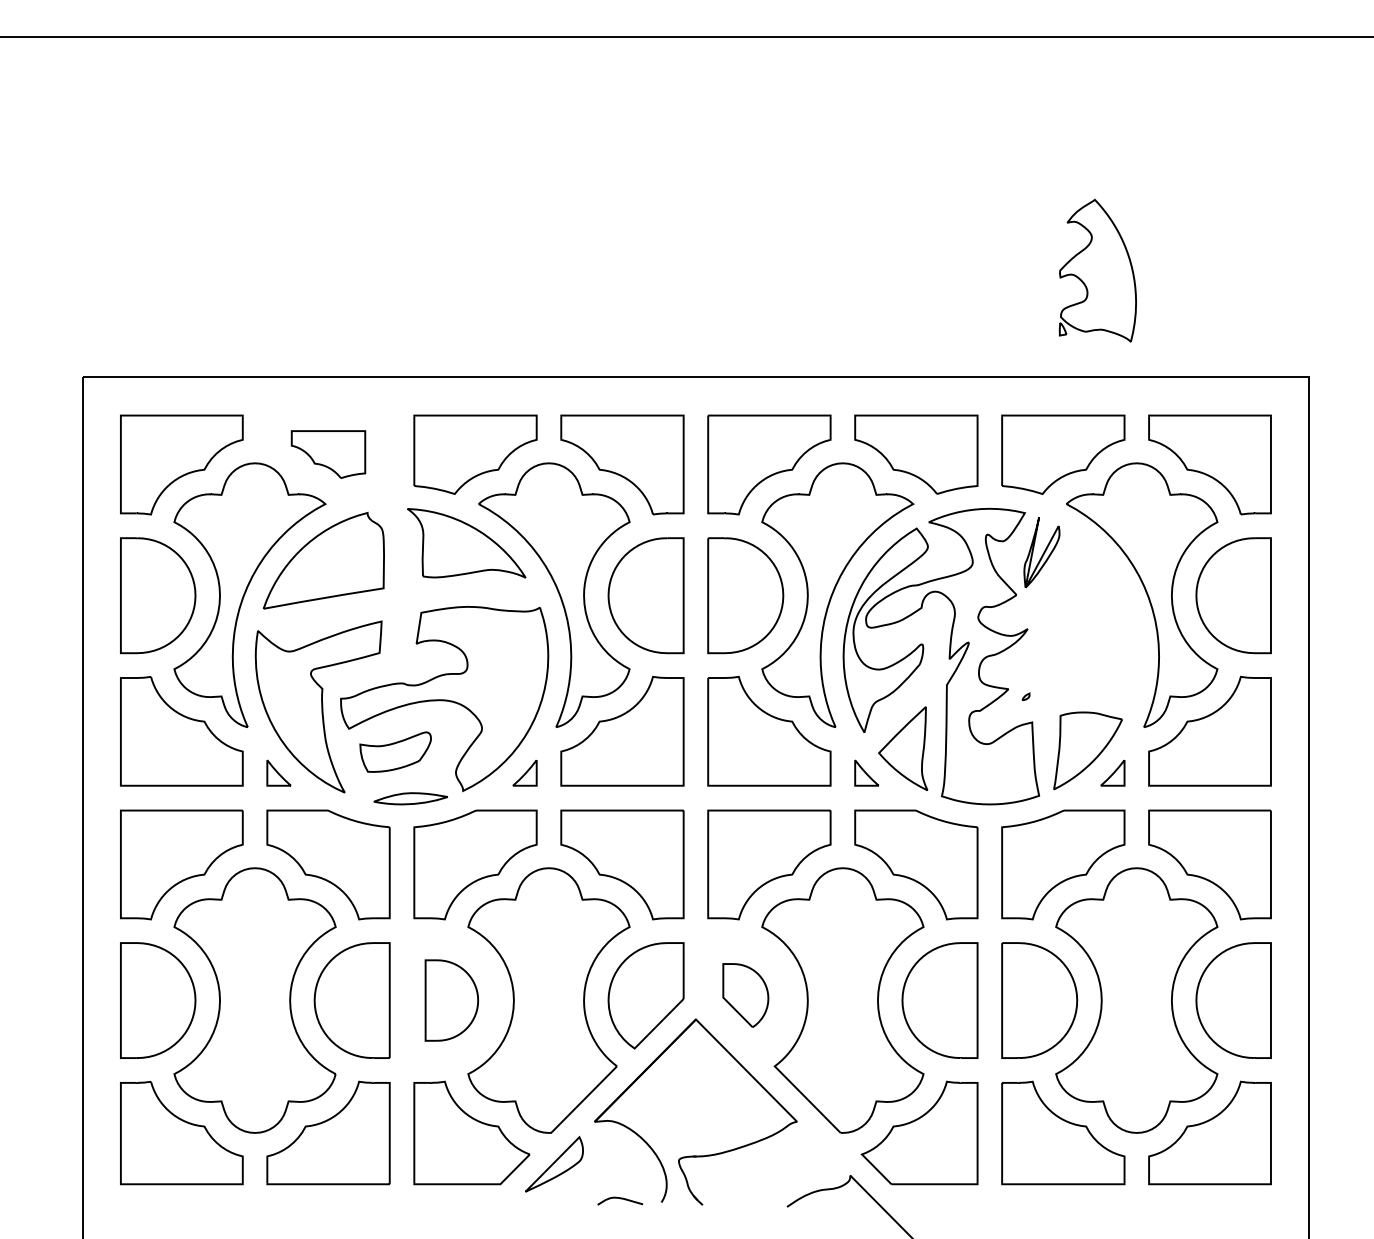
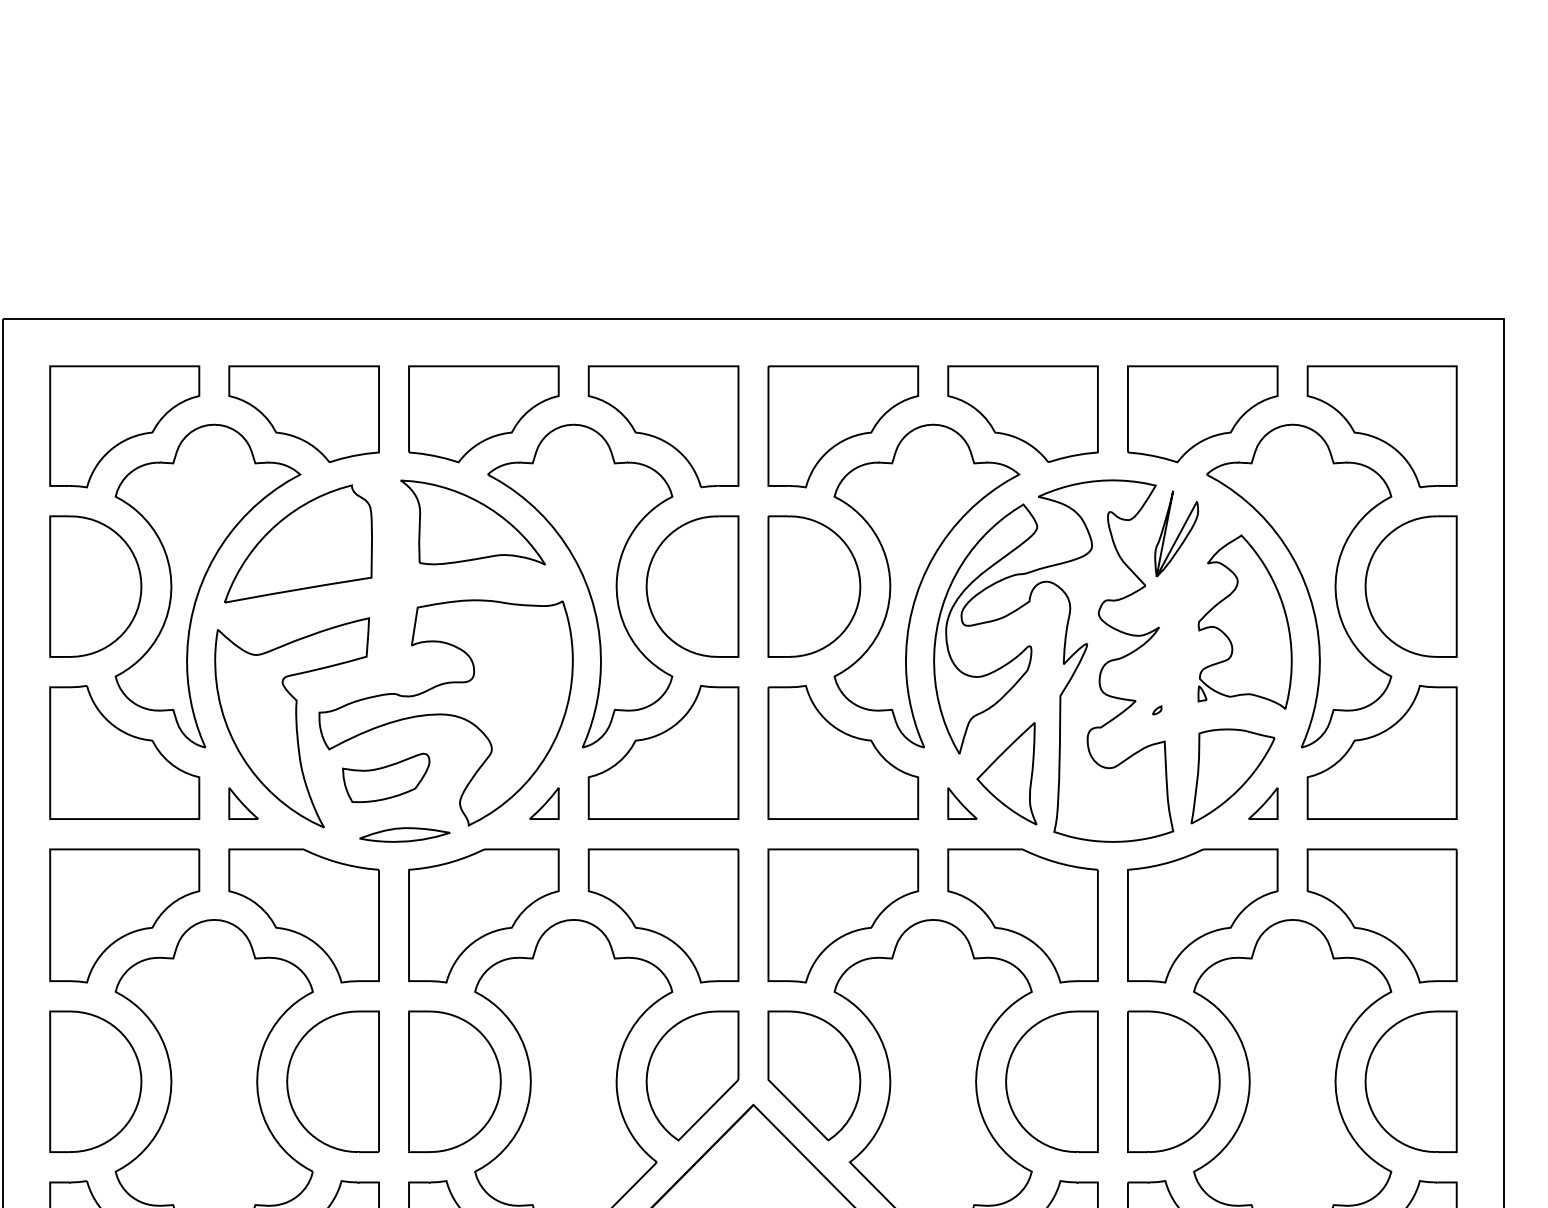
part: (1097, 270) -> (1244, 621), moved
part: (328, 454) -> (304, 413), size x1.67
part: (745, 995) -> (814, 1075), size x1.67
part: (451, 1000) -> (454, 1081), size x1.43

